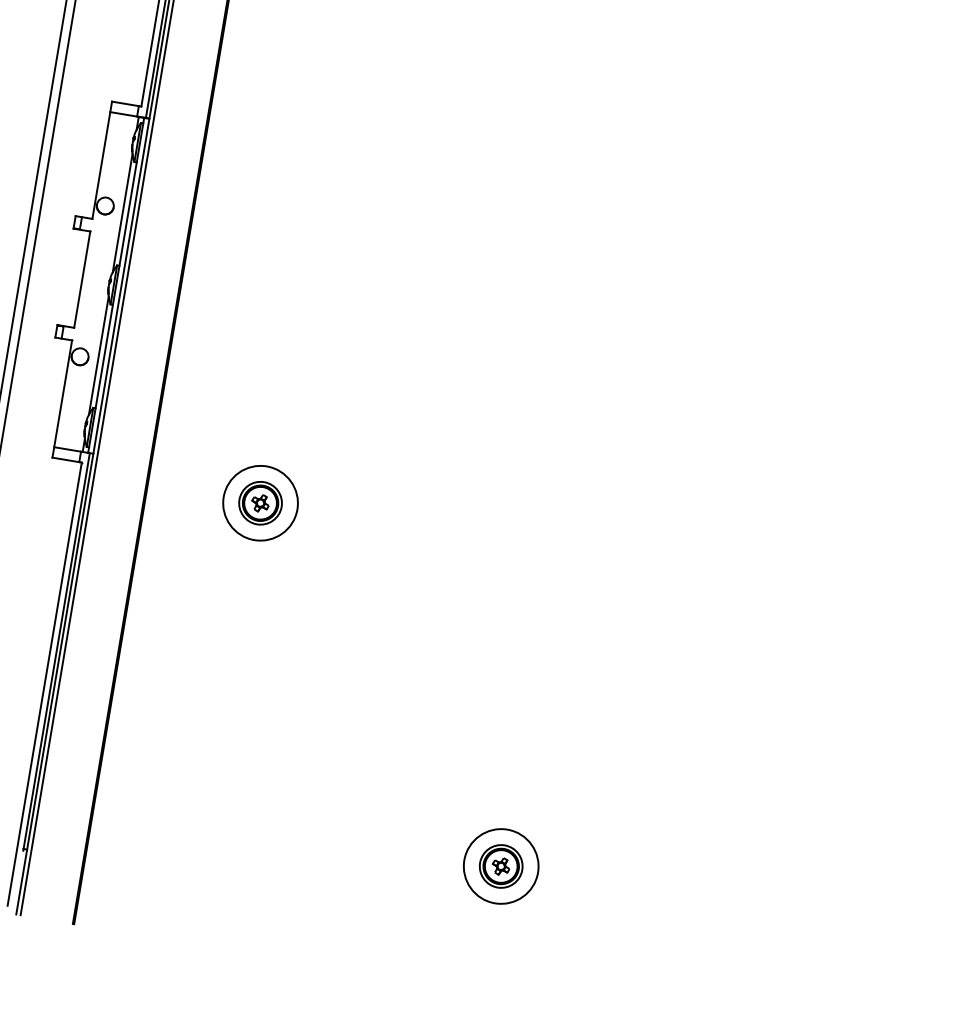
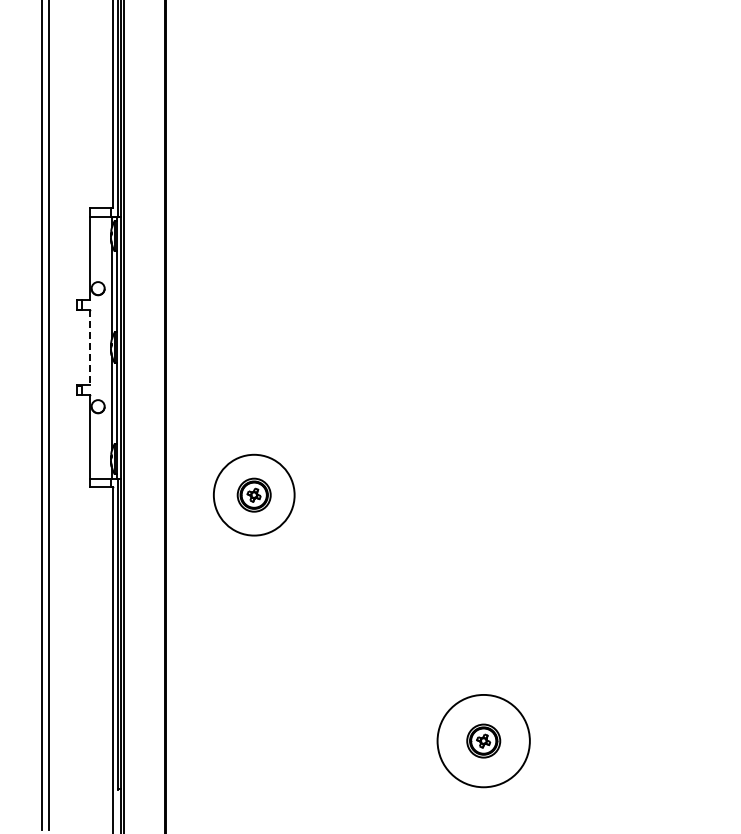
line: (81, 279) -> (89, 347), solid -> dashed
circle: (260, 503) -> (254, 495), size x1.4
circle: (501, 865) -> (483, 740), size x1.6

